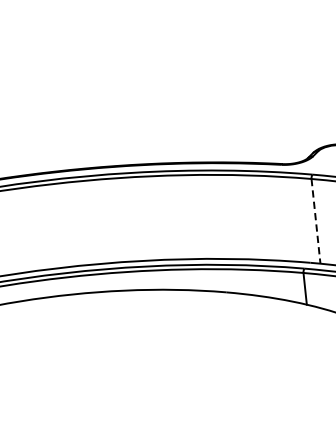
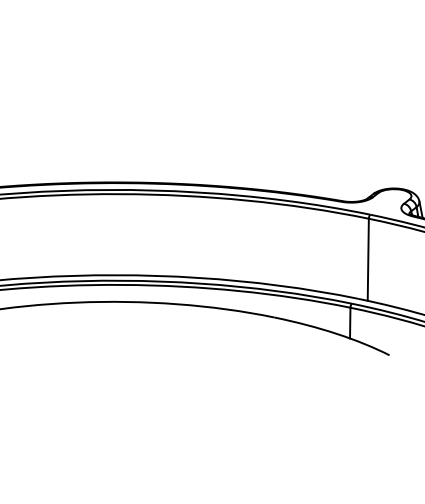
line: (316, 222) -> (368, 260), dashed -> solid

